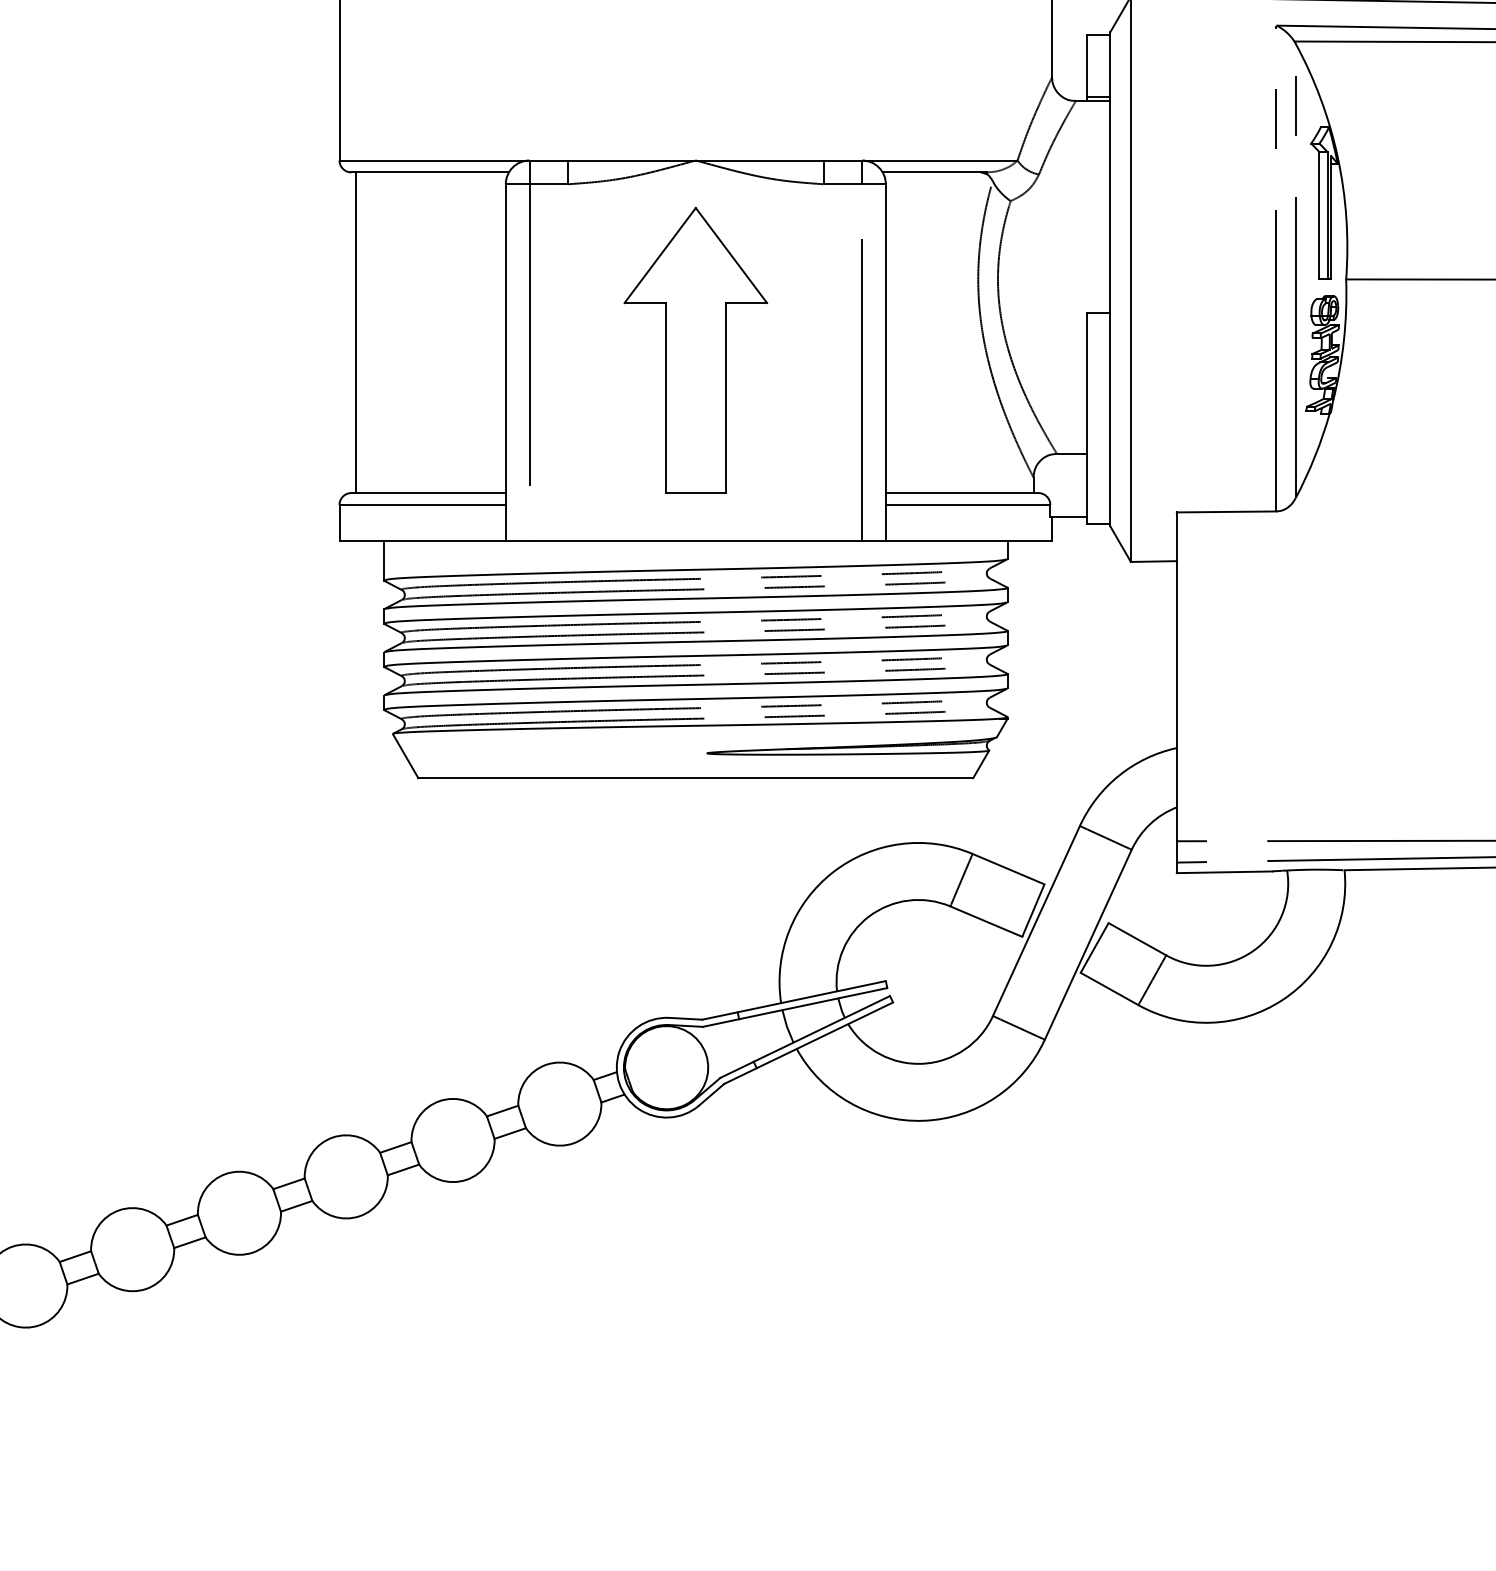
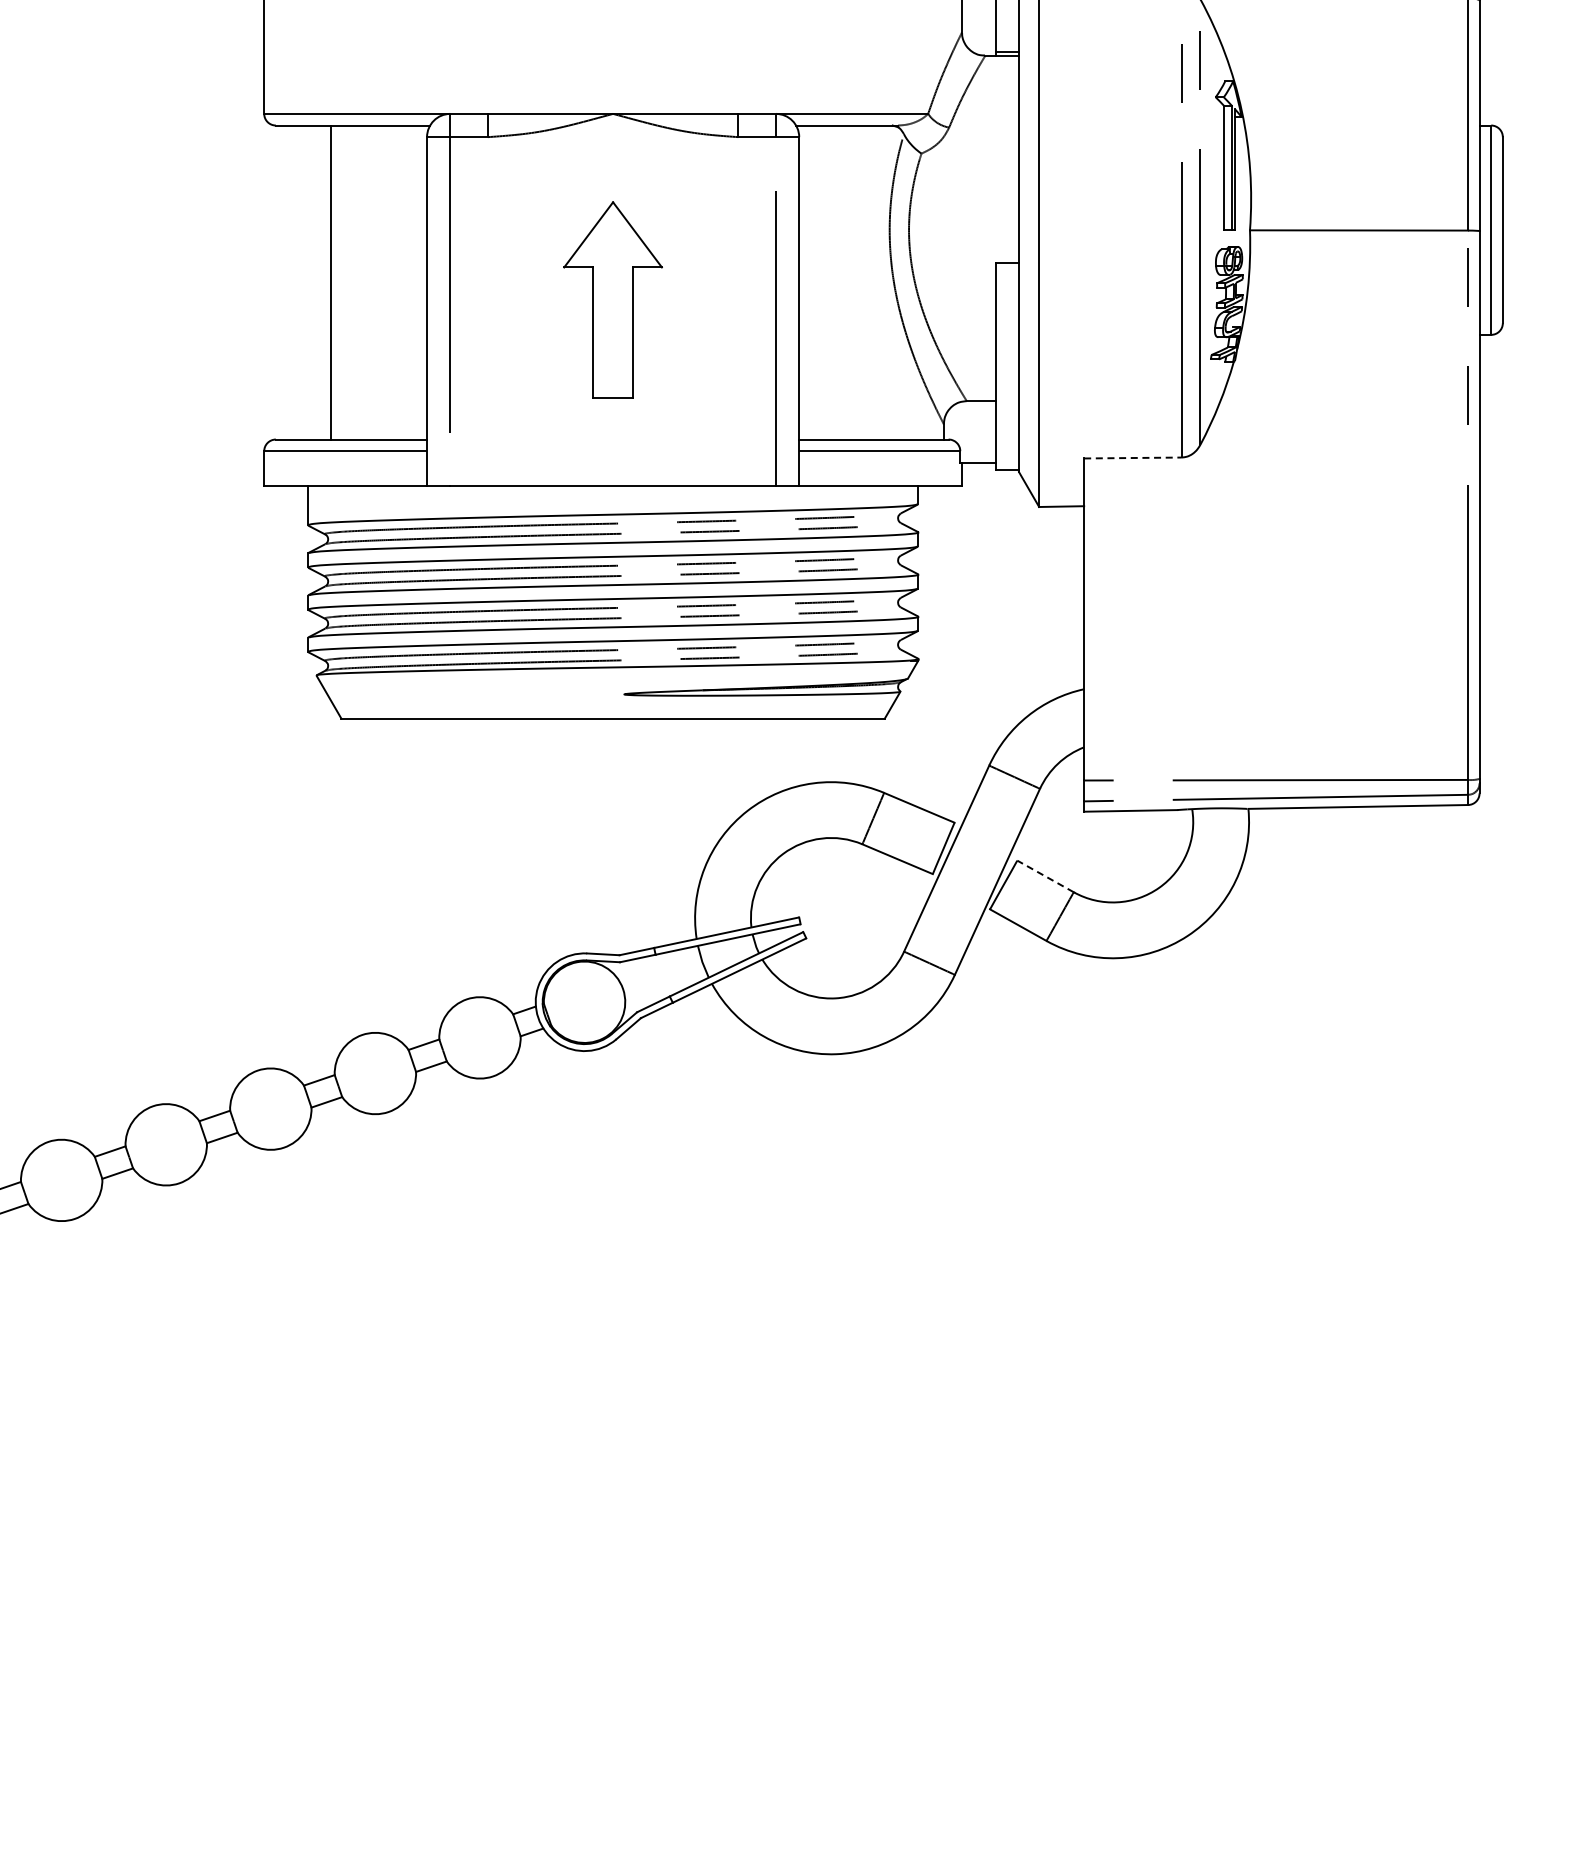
line: (356, 332) -> (330, 282), moved
part: (695, 350) -> (612, 299), size x0.7
line: (1226, 512) -> (1132, 458), solid -> dashed
line: (1137, 939) -> (1045, 876), solid -> dashed

